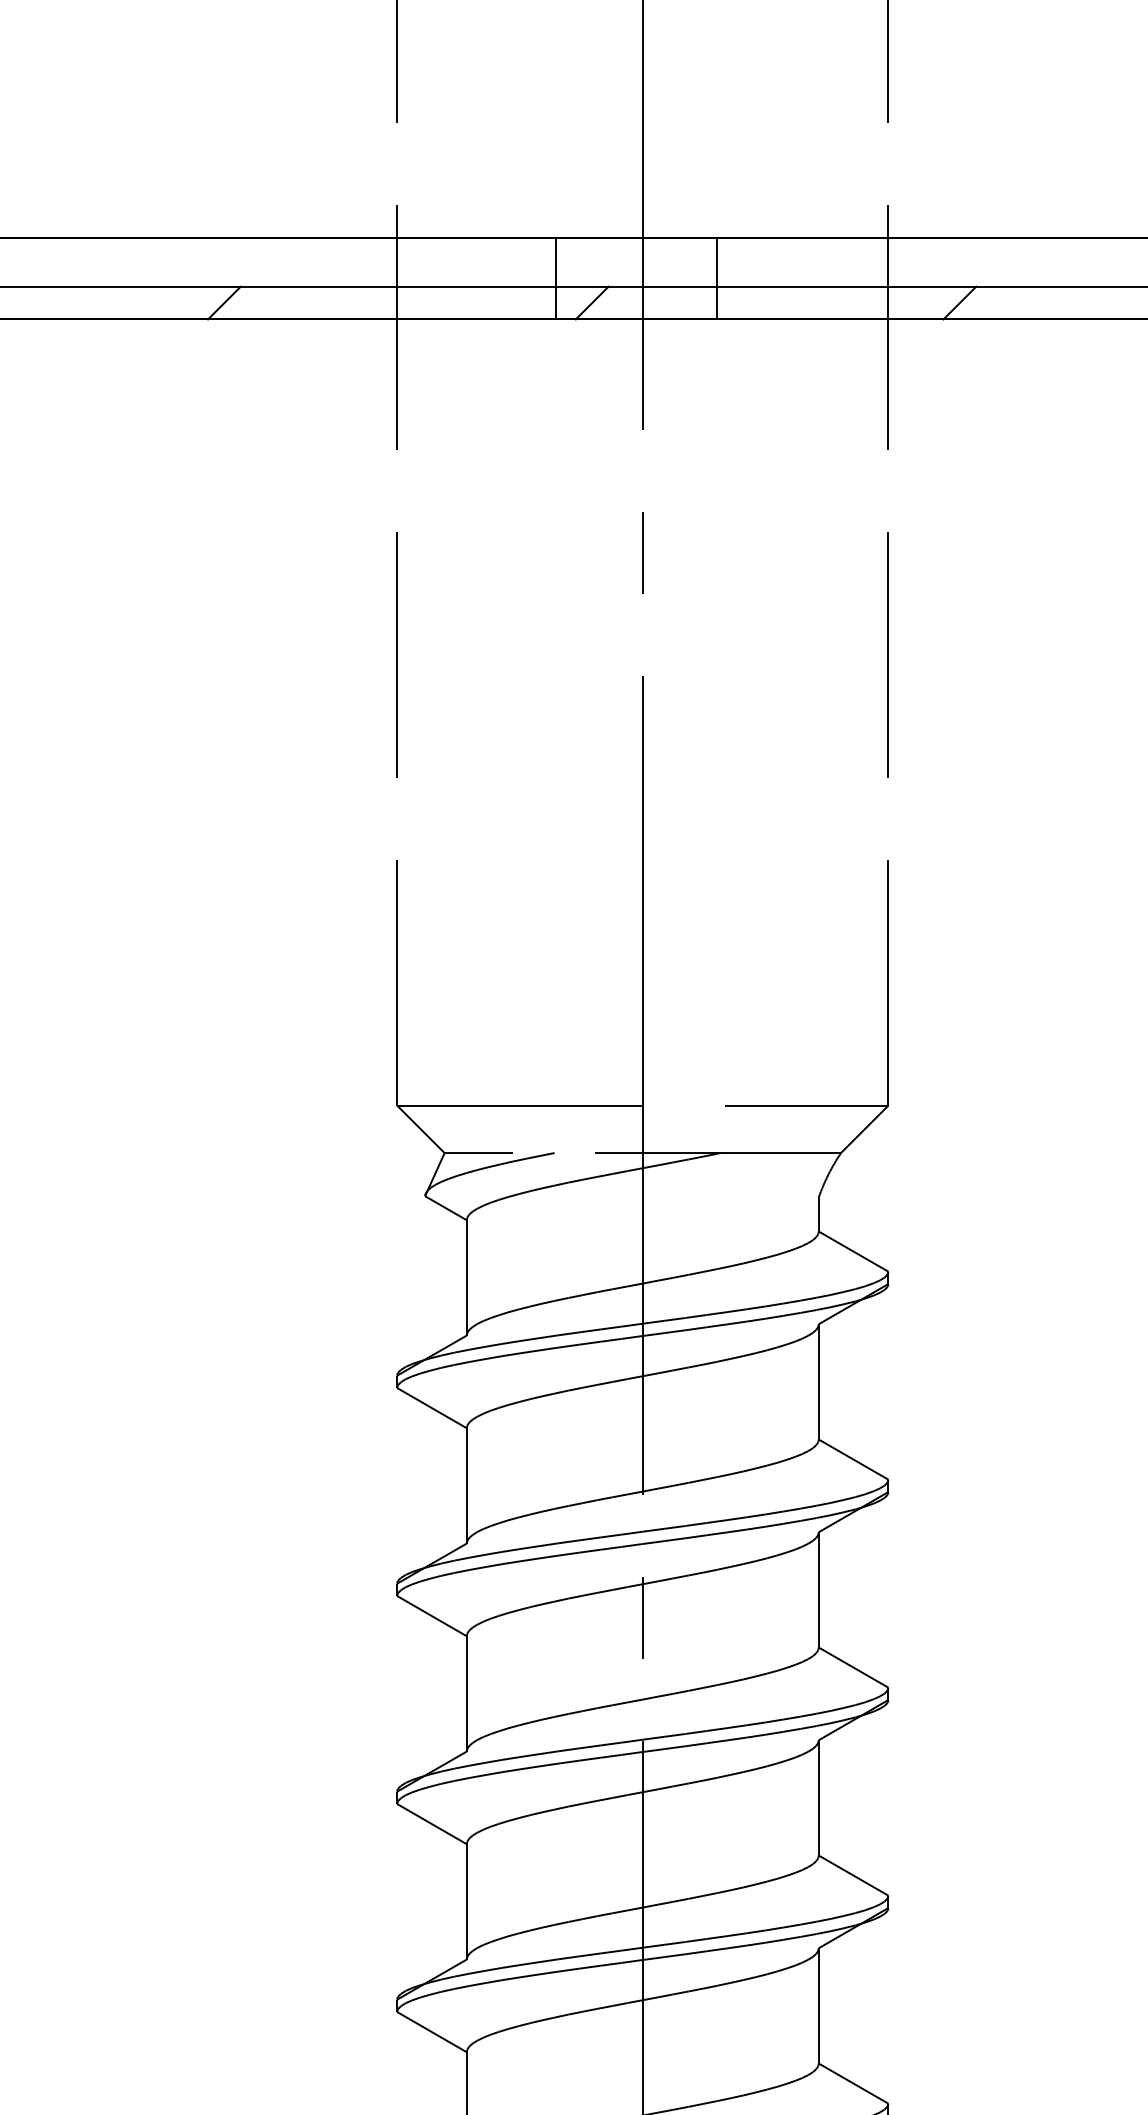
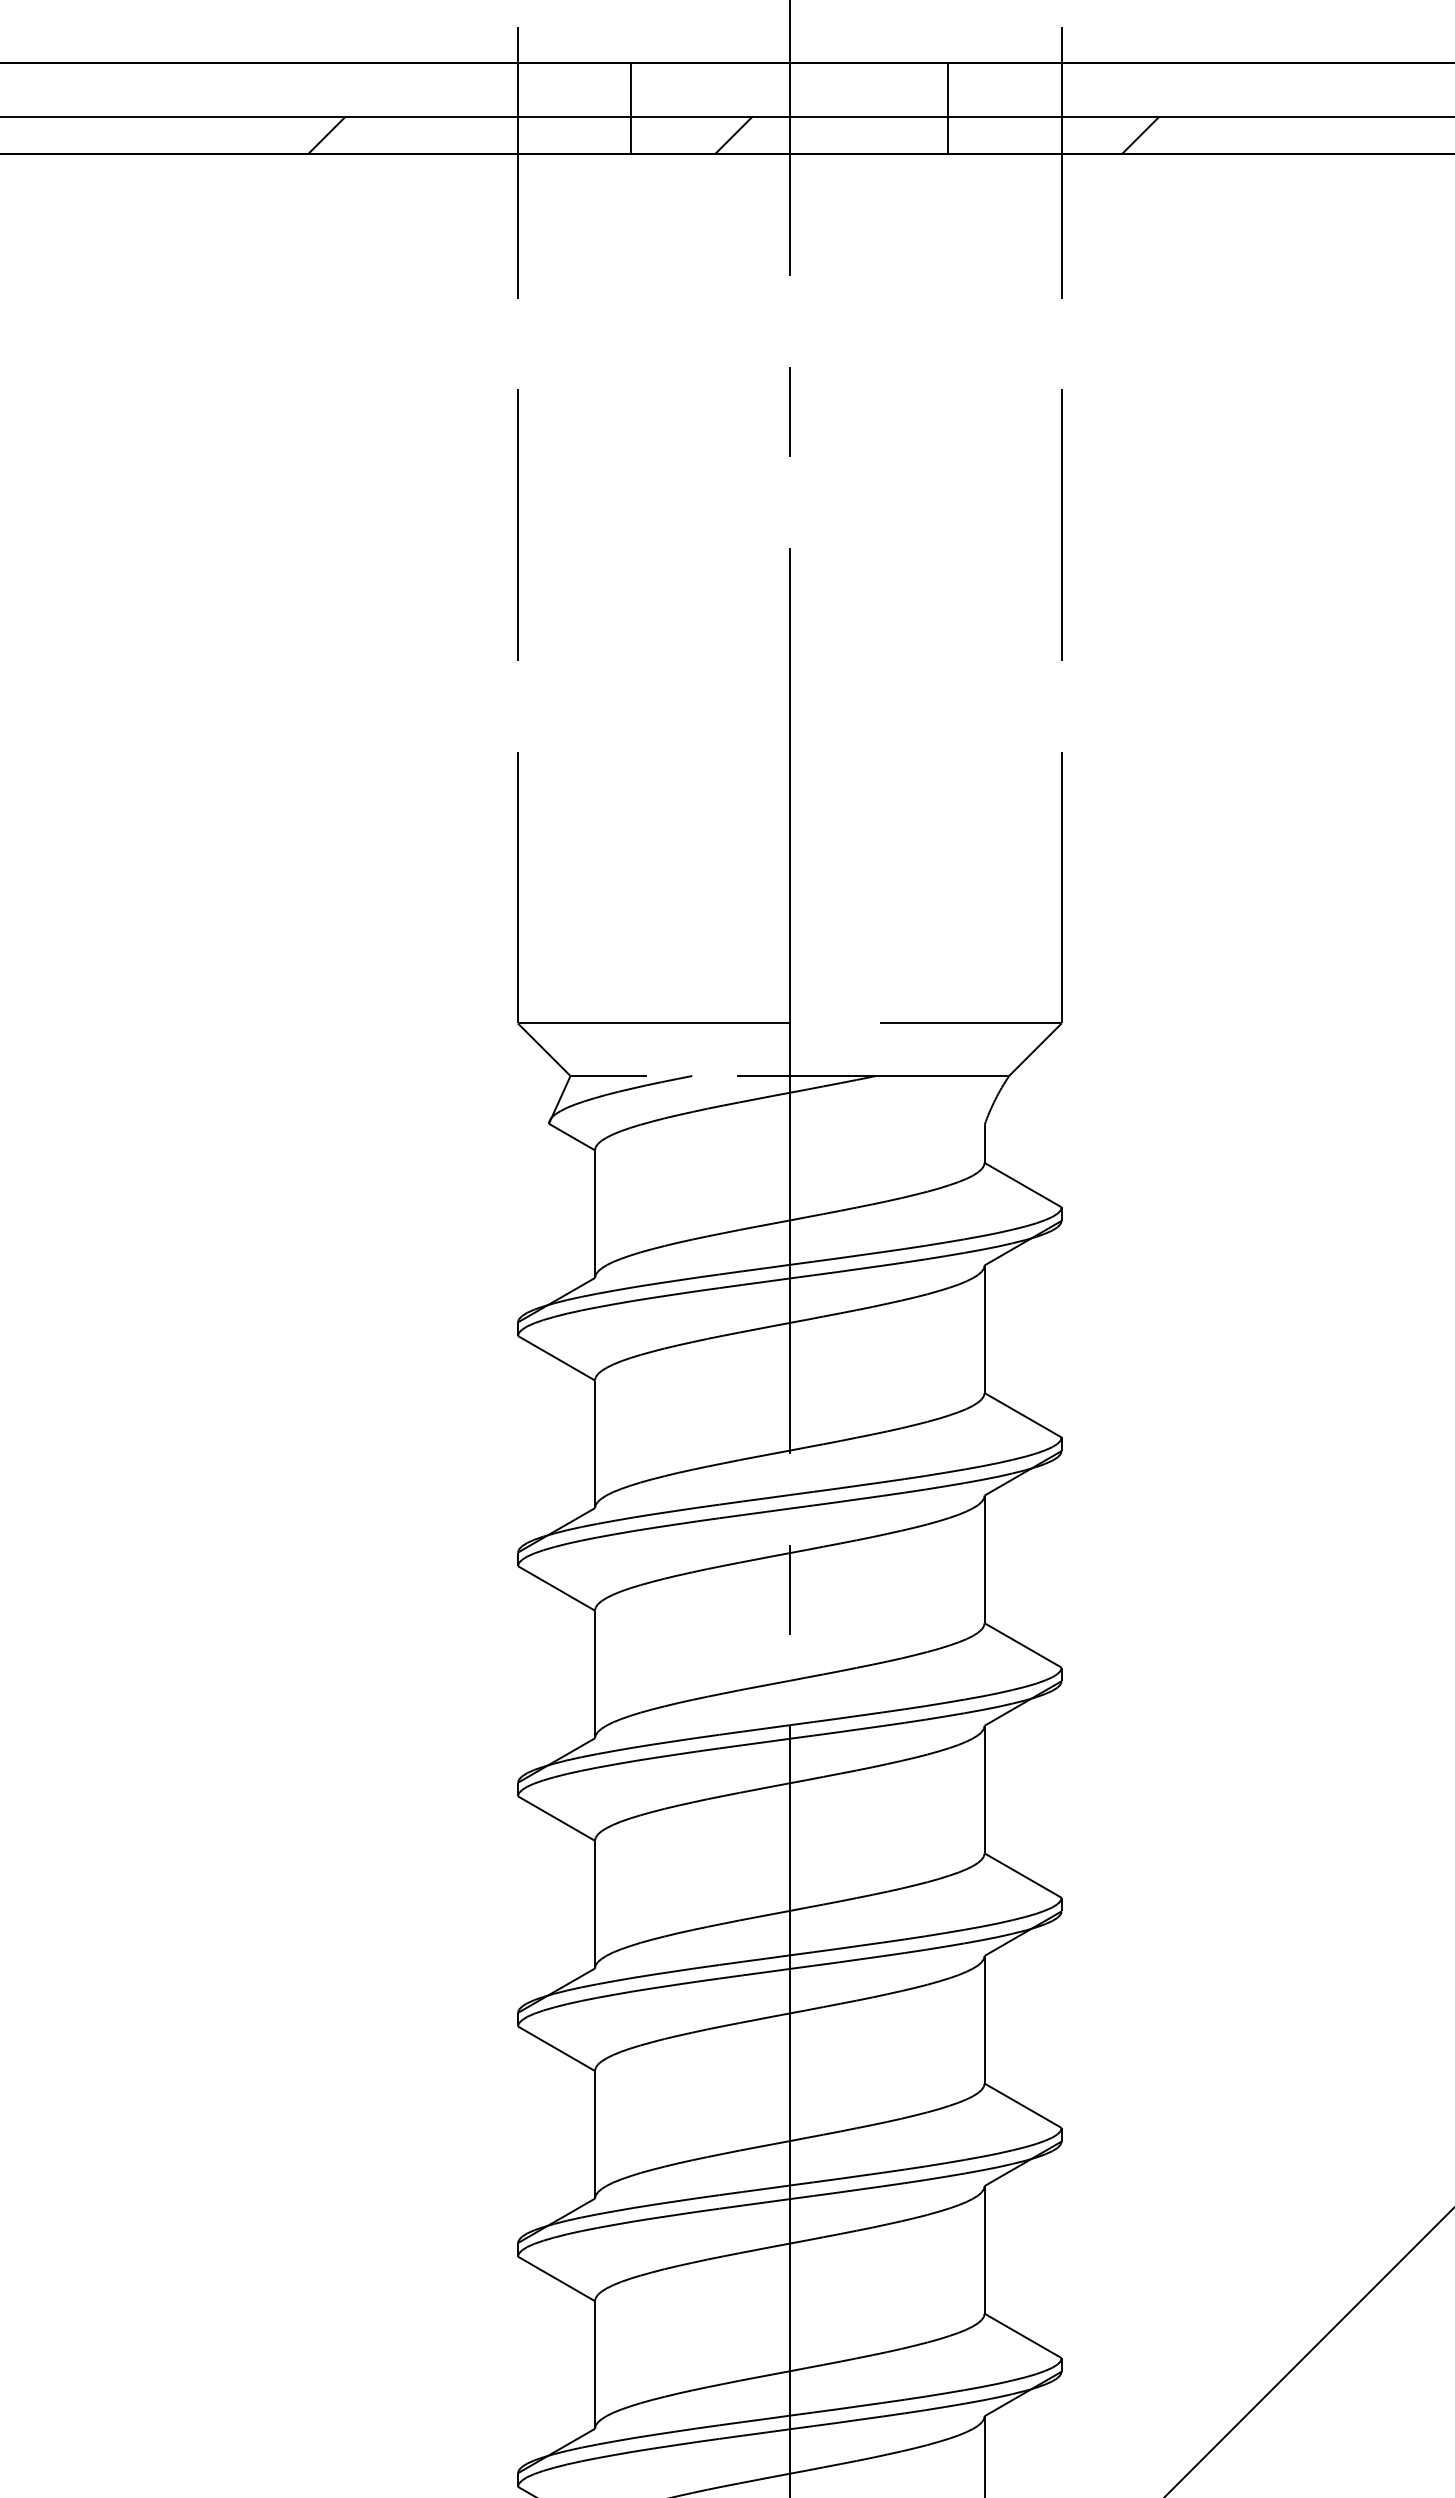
line: (555, 277) -> (631, 107), moved
line: (716, 277) -> (948, 107), moved

